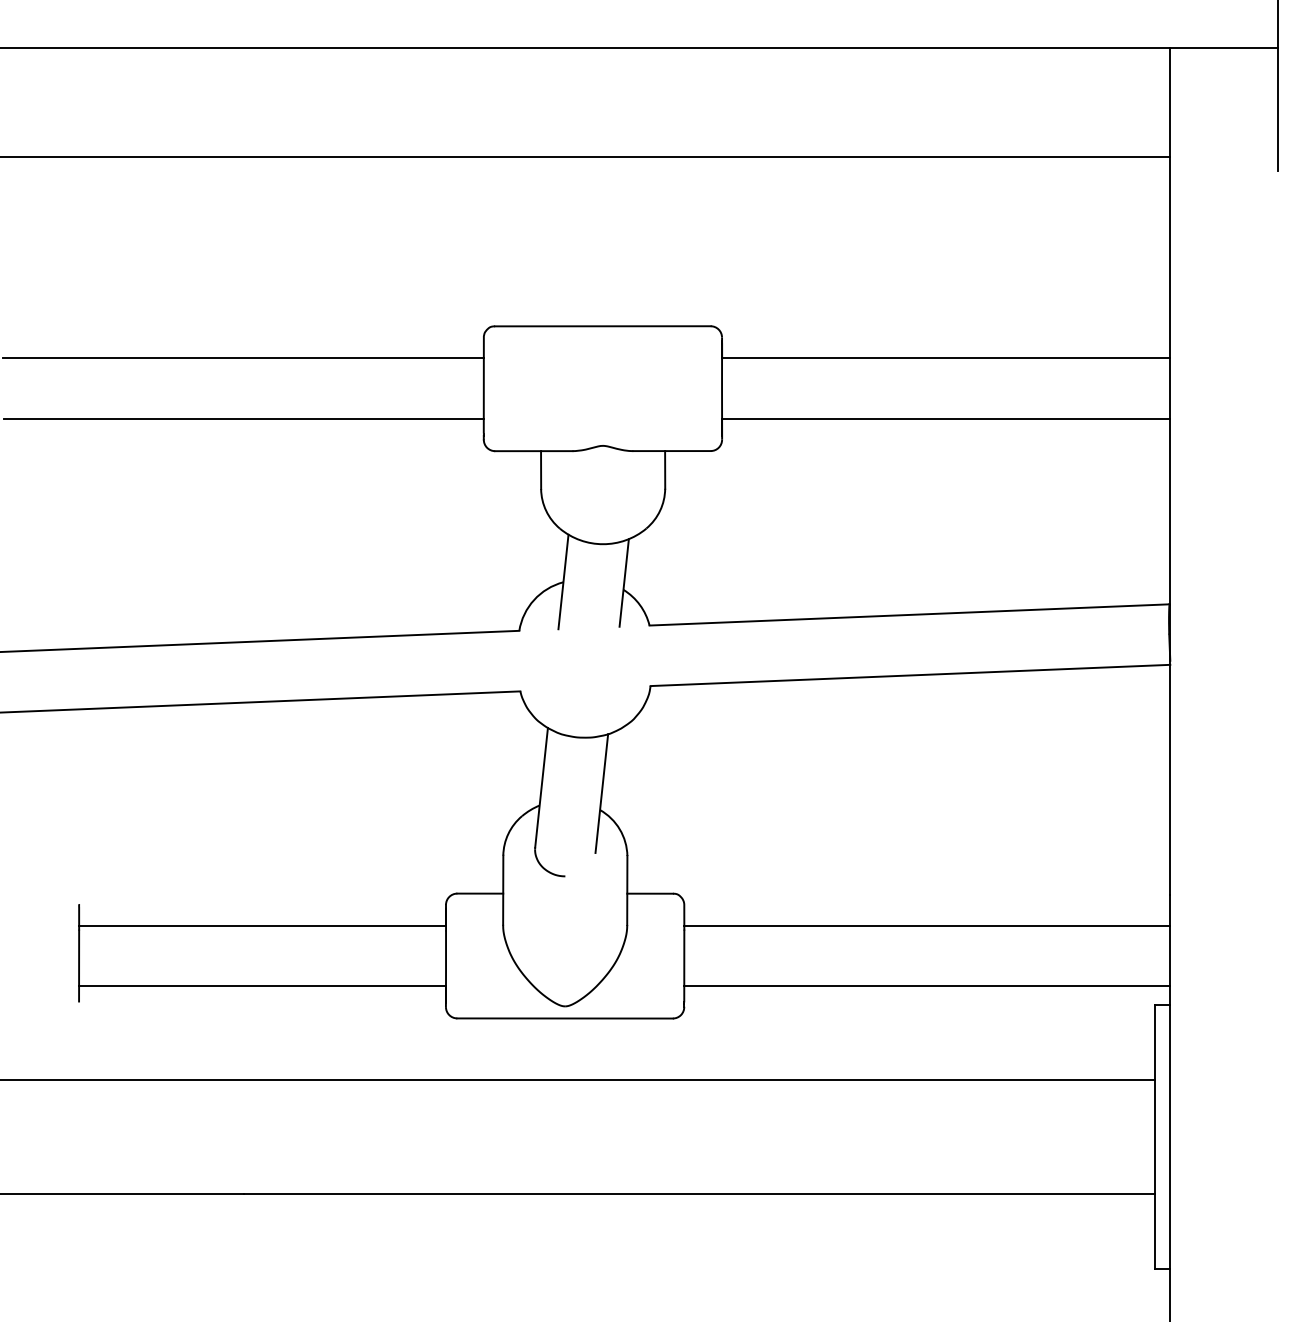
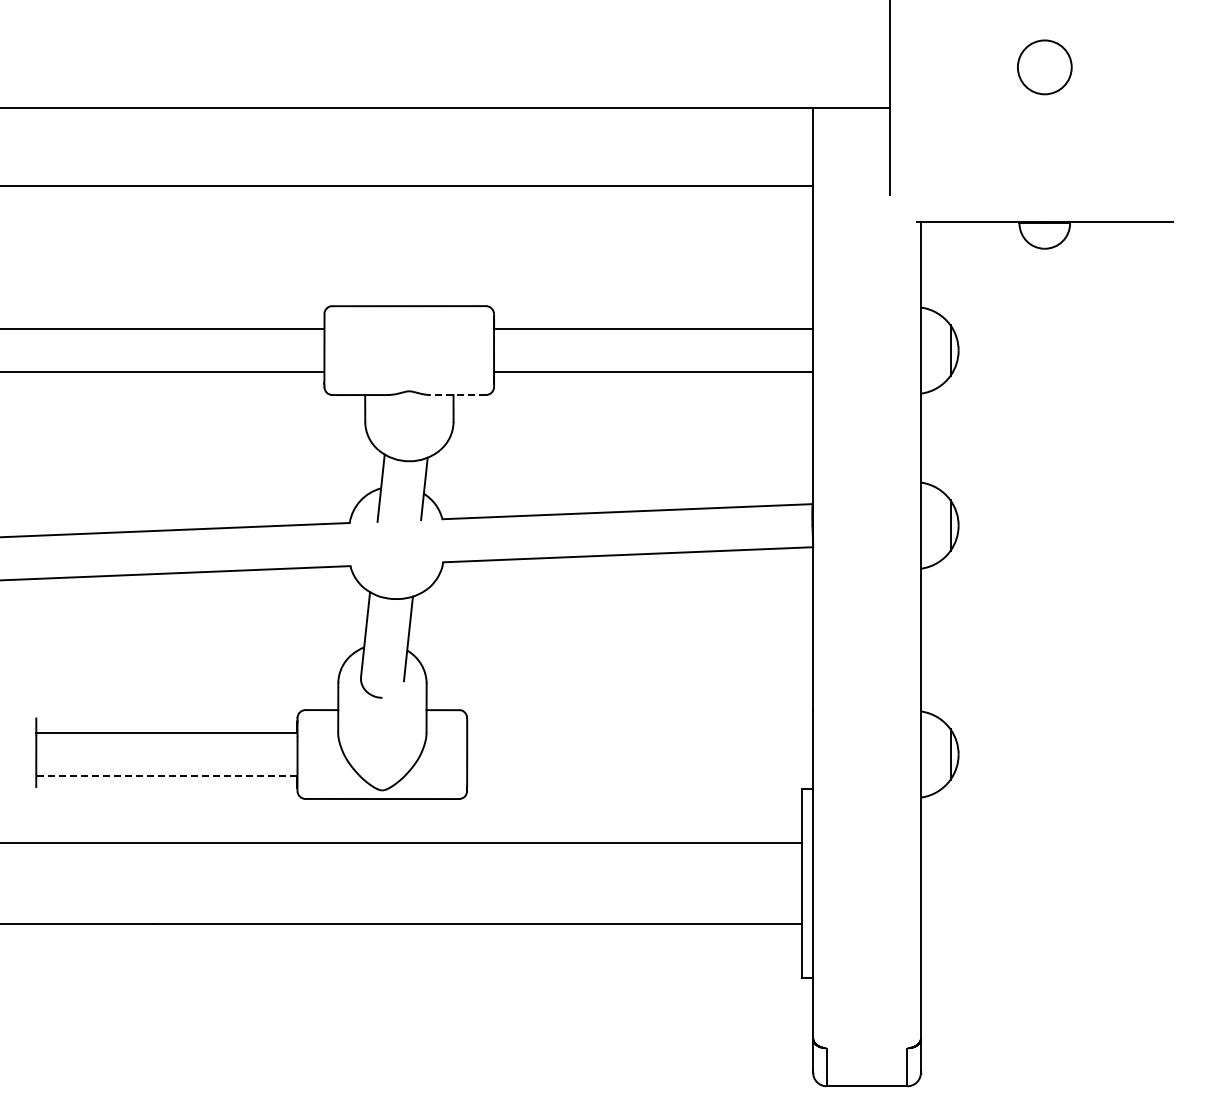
line: (672, 451) -> (458, 395), solid -> dashed
line: (927, 926) -> (640, 733), removed
line: (261, 986) -> (166, 776), solid -> dashed
line: (927, 986) -> (640, 776), removed

